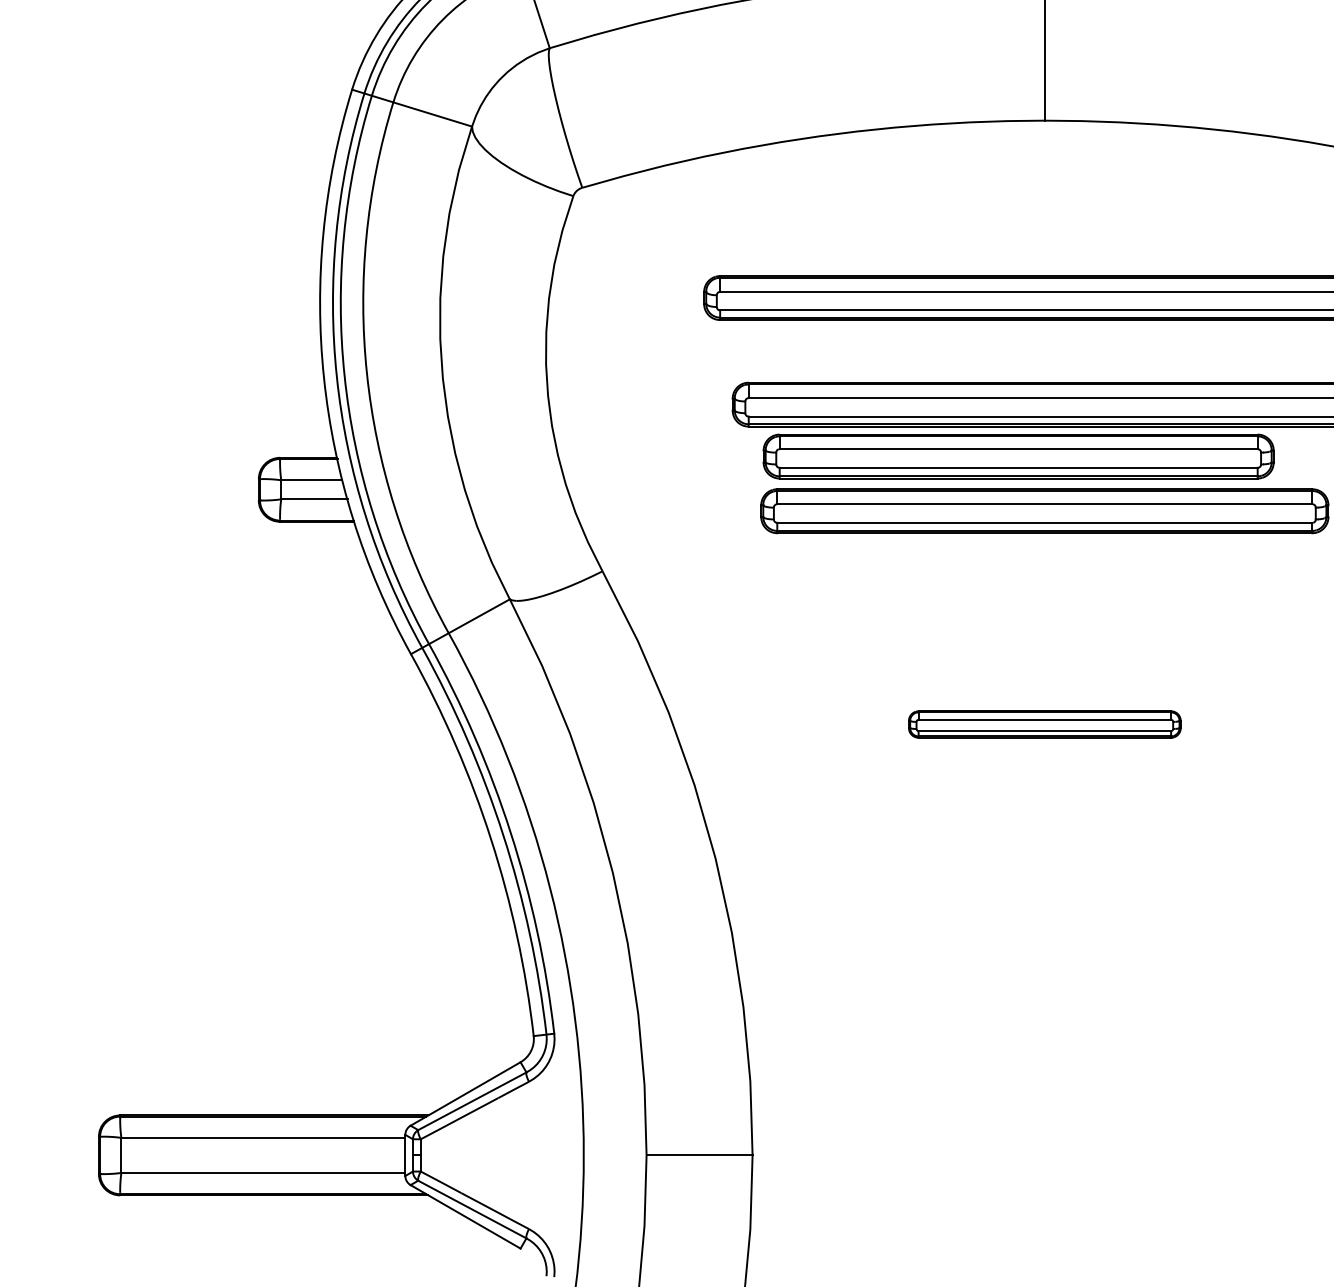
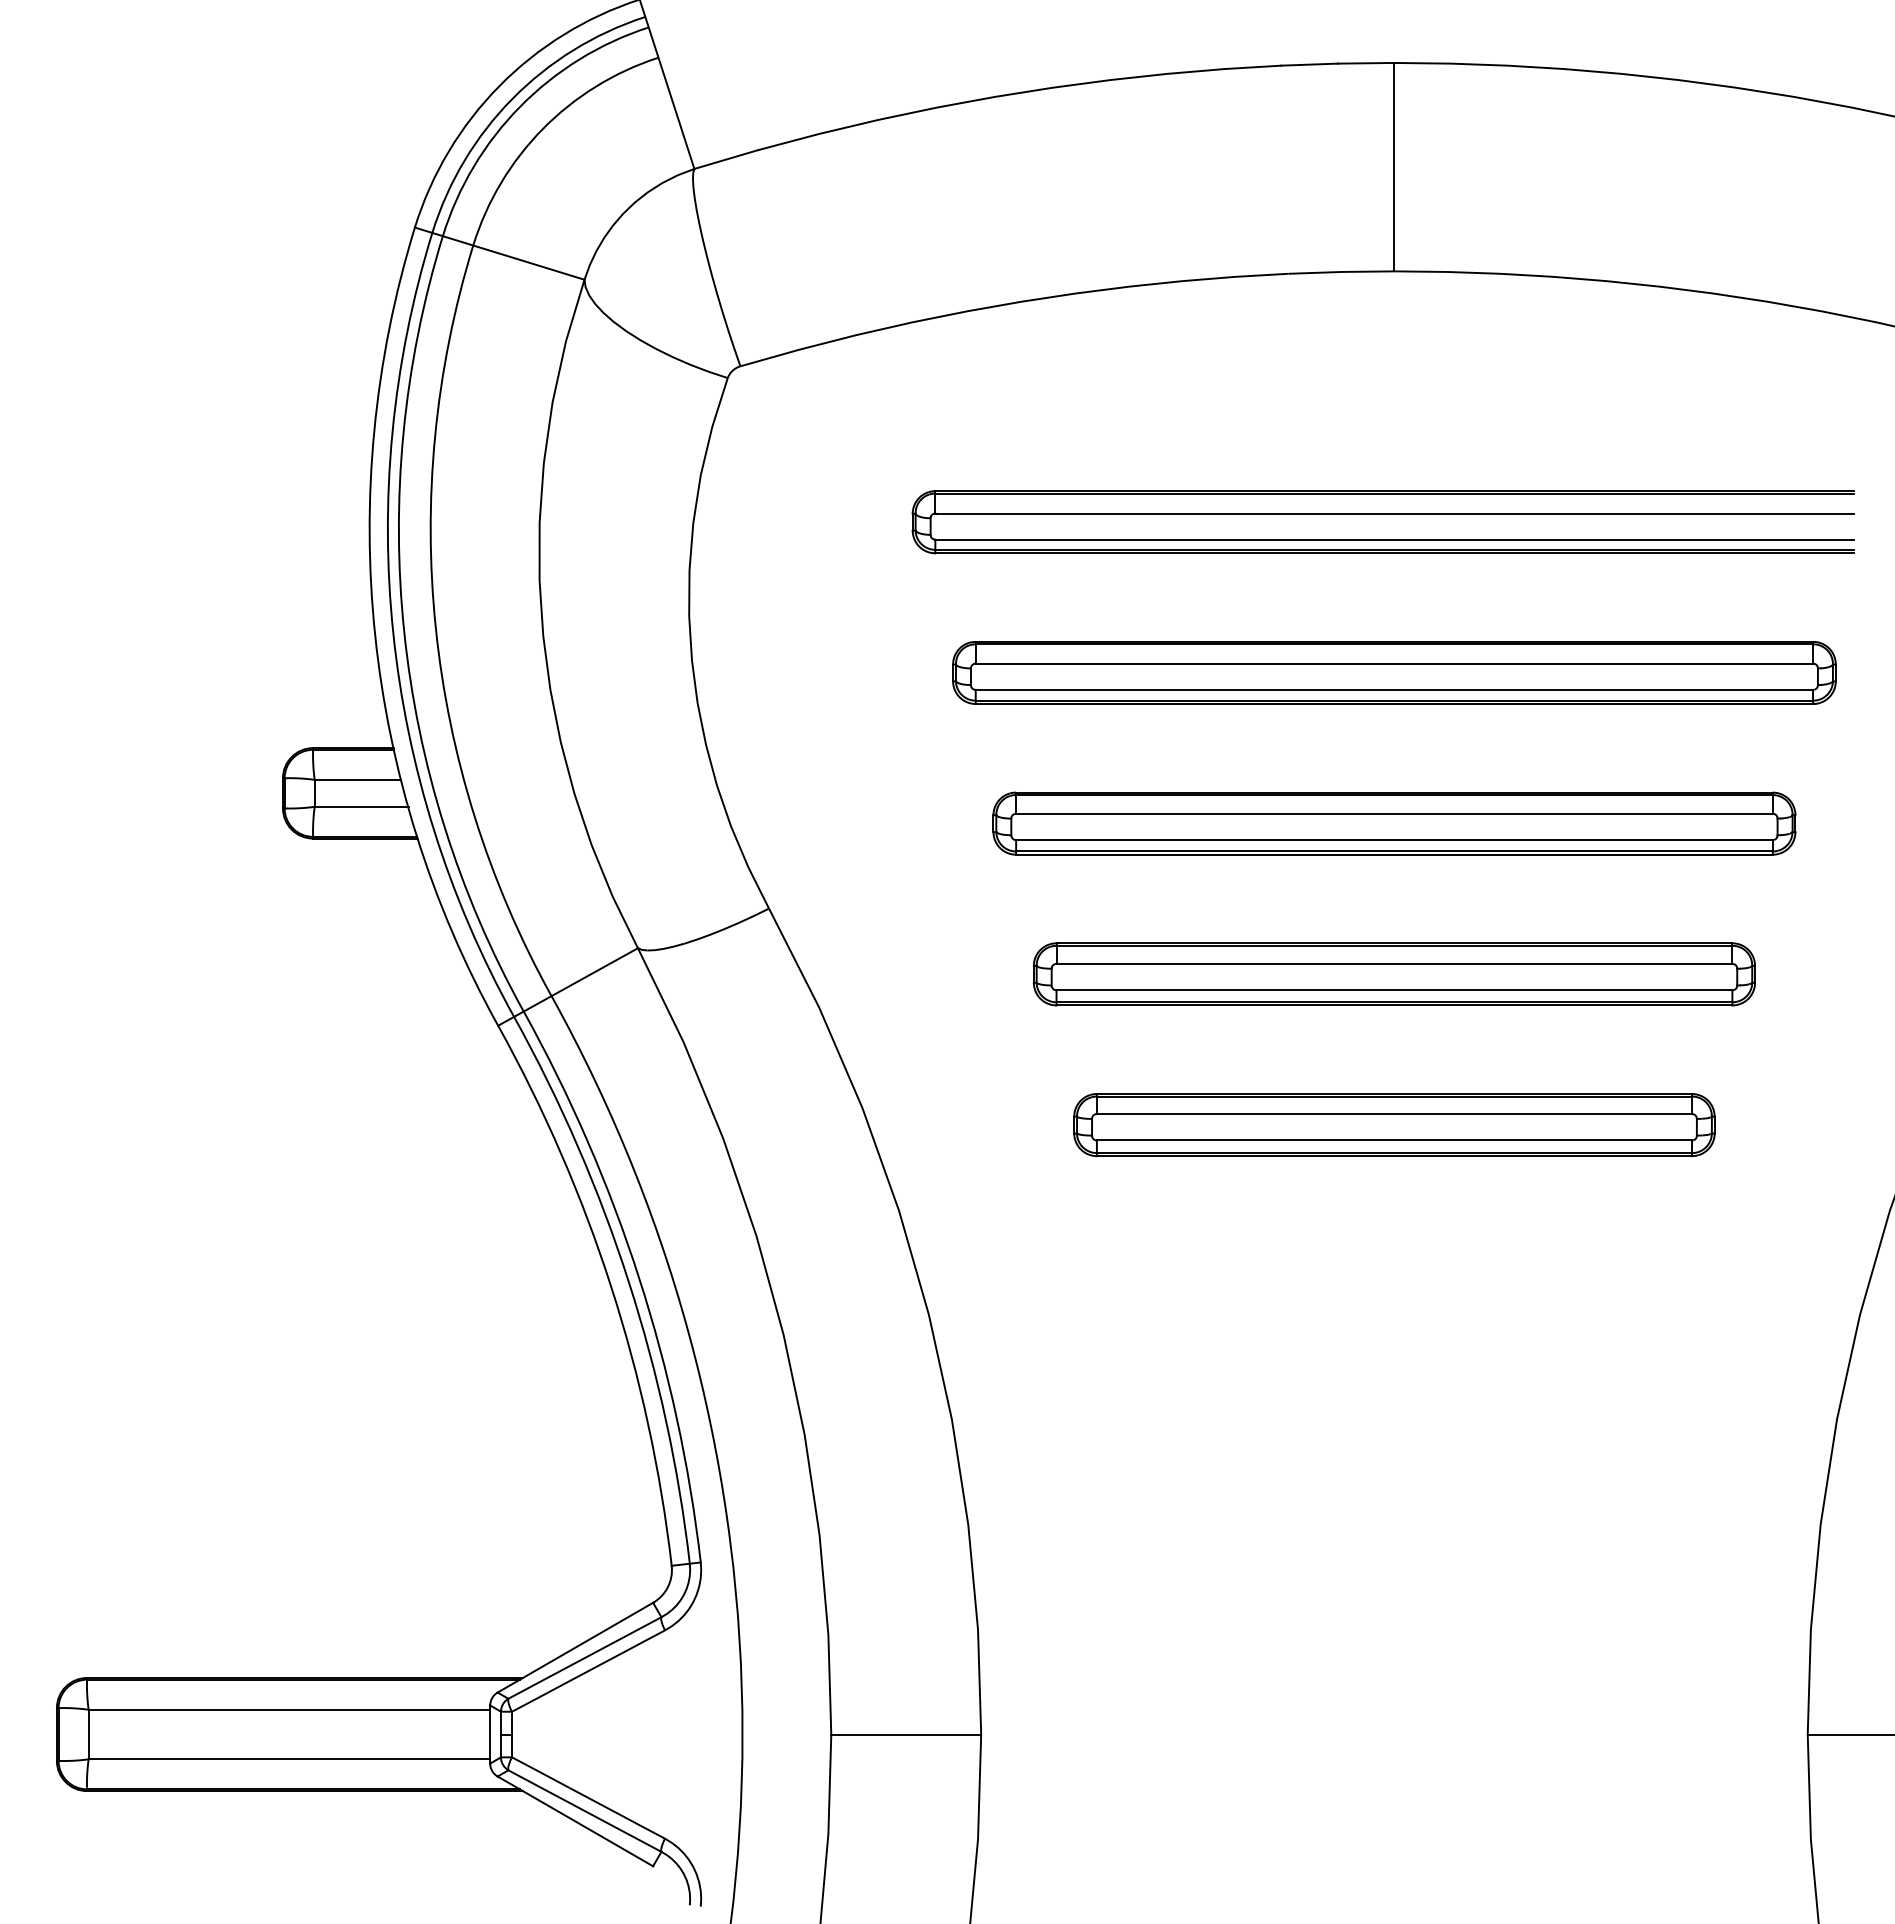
part: (1018, 456) -> (1393, 974), moved
part: (1044, 724) -> (1394, 1125), size x1.67

